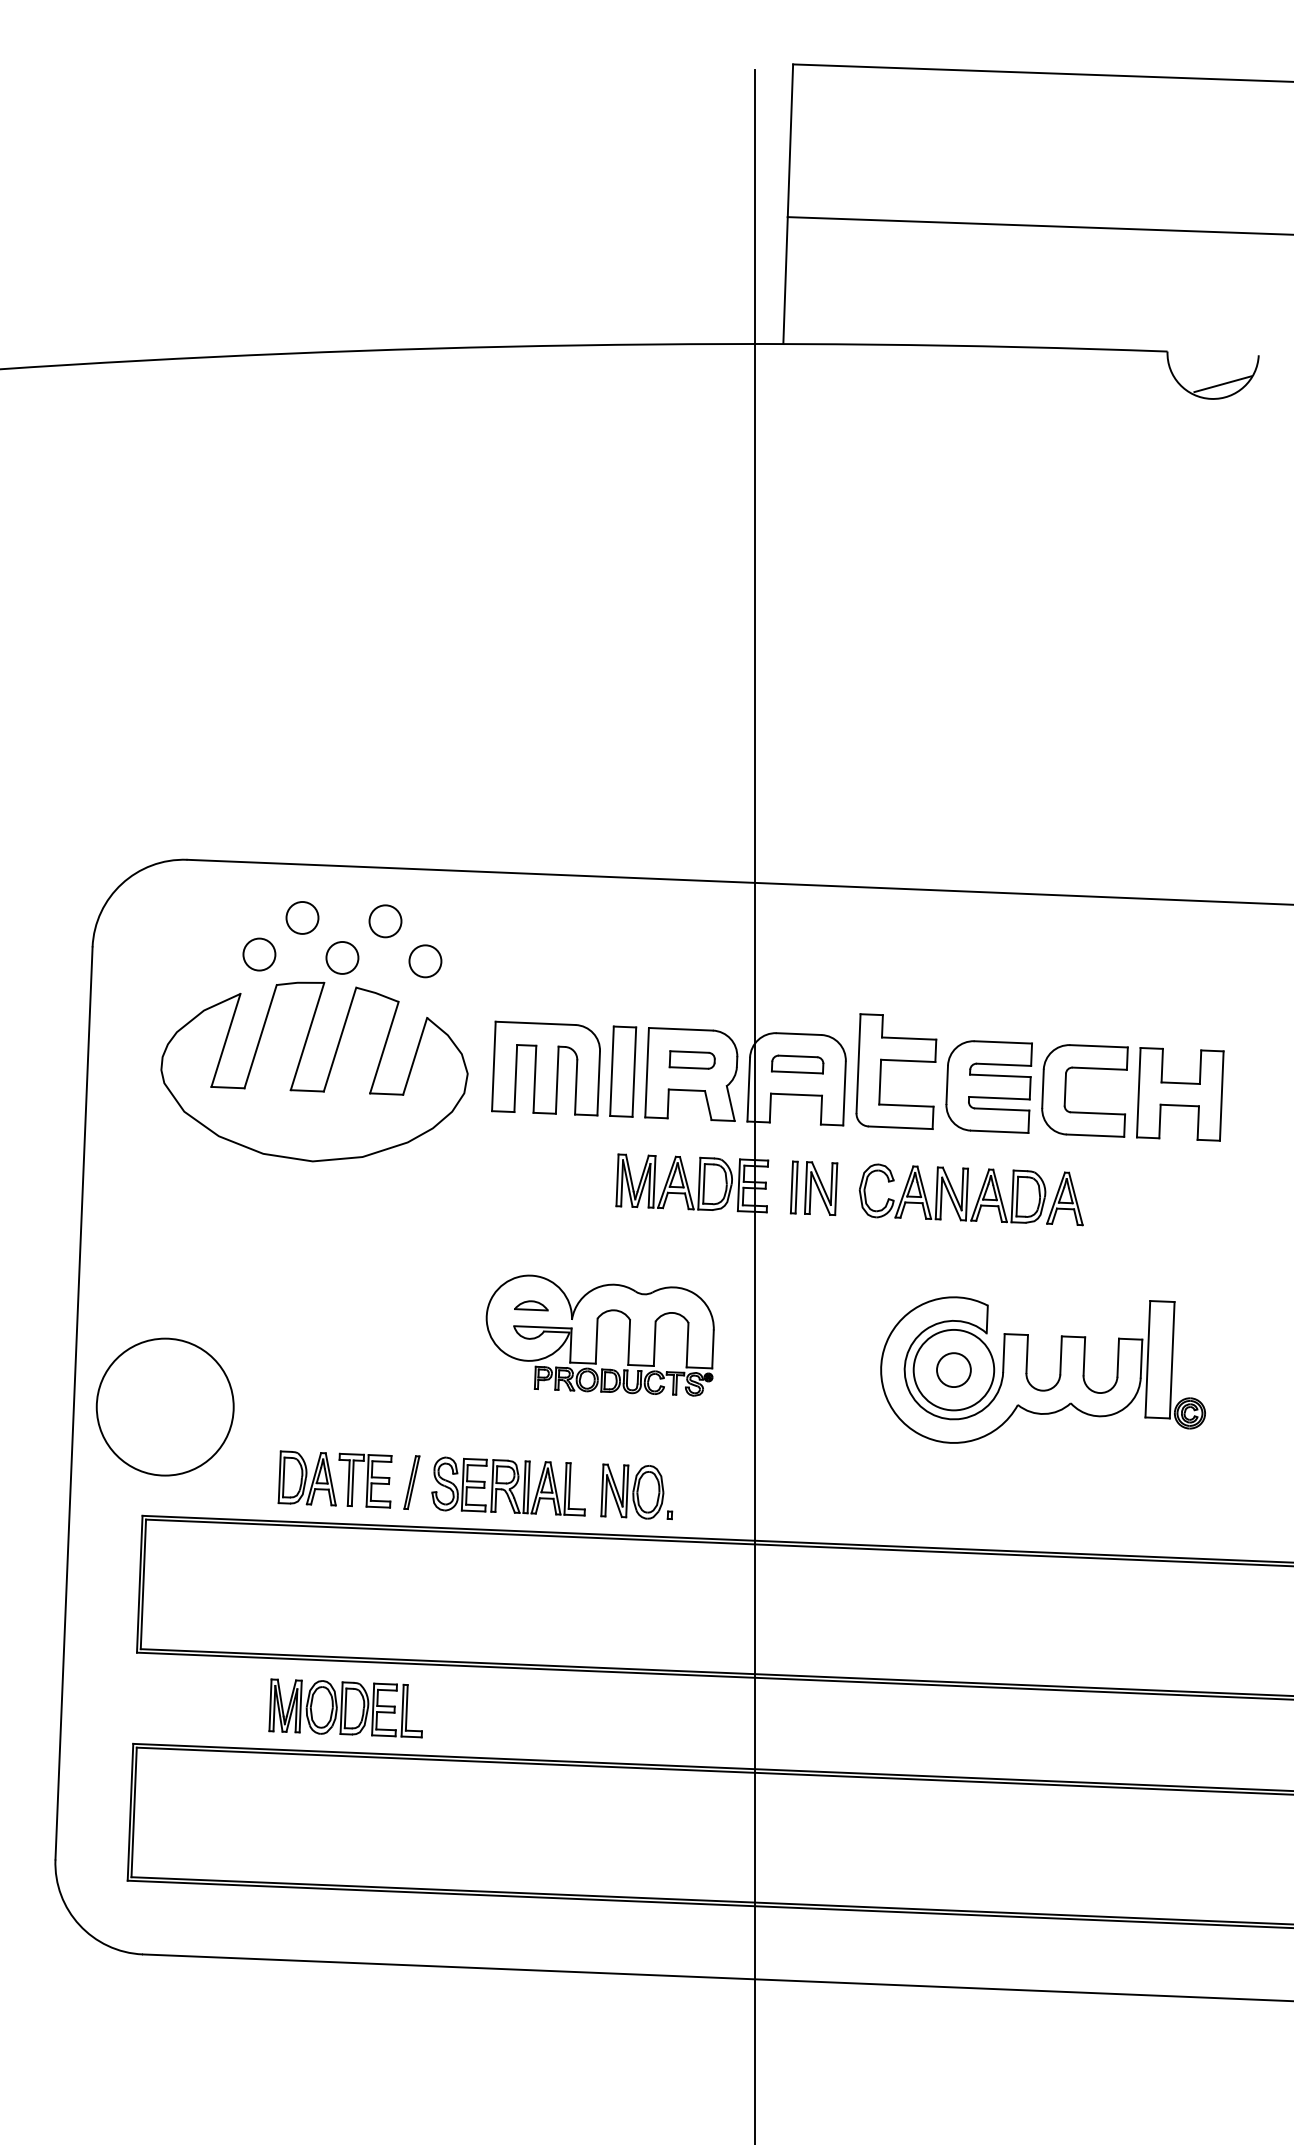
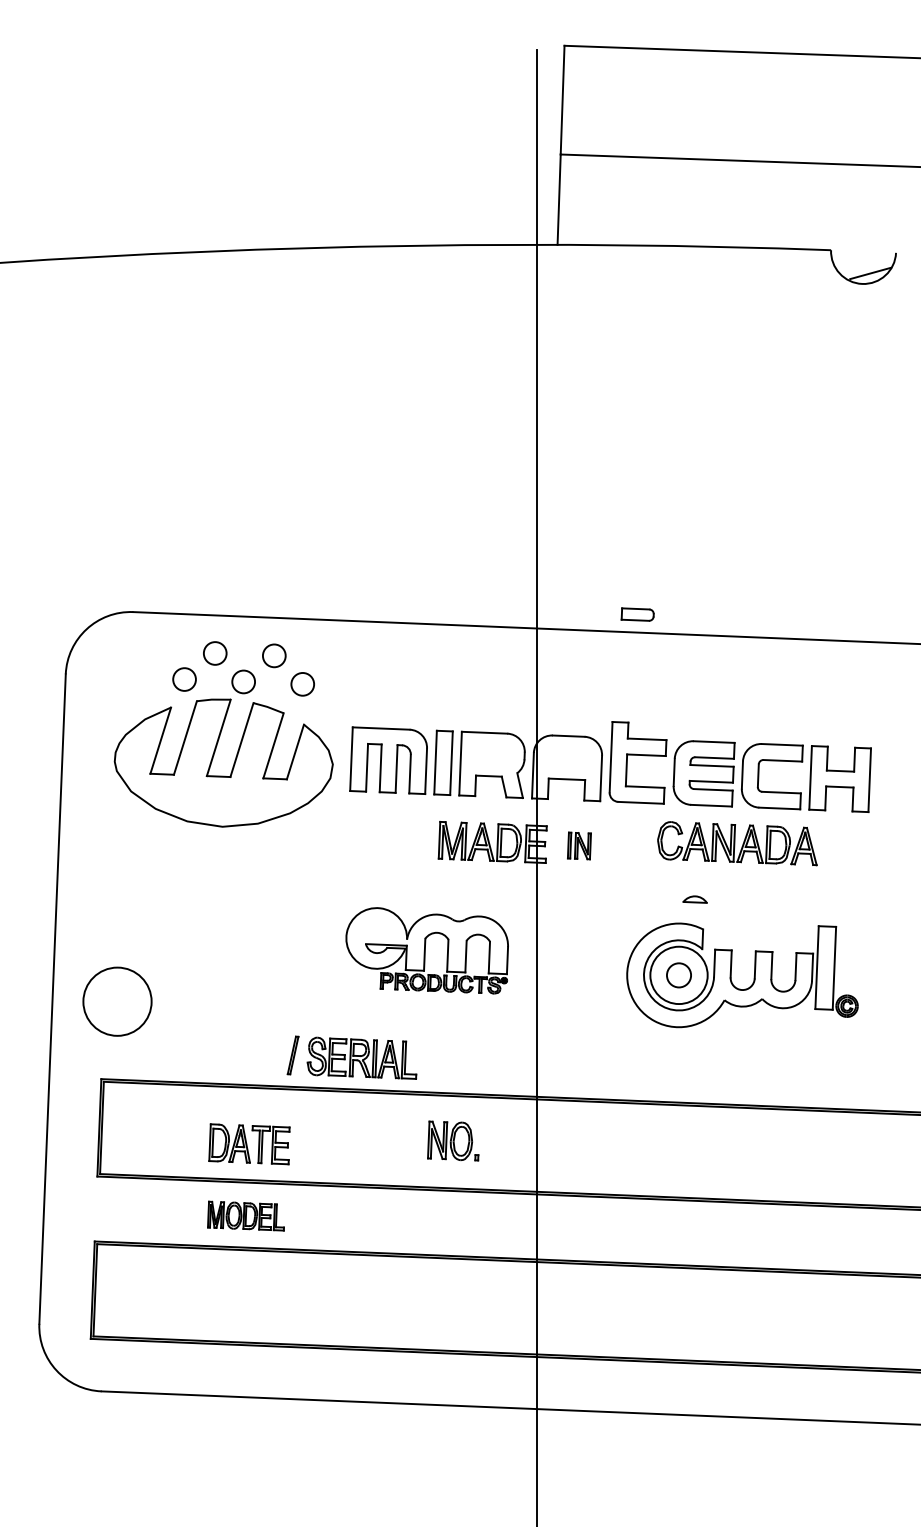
part: (691, 1059) -> (637, 614), moved
part: (797, 1064) -> (567, 757), removed
part: (814, 1187) -> (579, 845), size x0.7
part: (971, 1194) -> (737, 843), moved
part: (530, 1305) -> (694, 899), moved
circle: (165, 1406) -> (117, 1001), size x0.7
part: (335, 1479) -> (249, 1144), moved
part: (637, 1491) -> (453, 1140), moved
part: (345, 1707) -> (245, 1215), size x0.7

